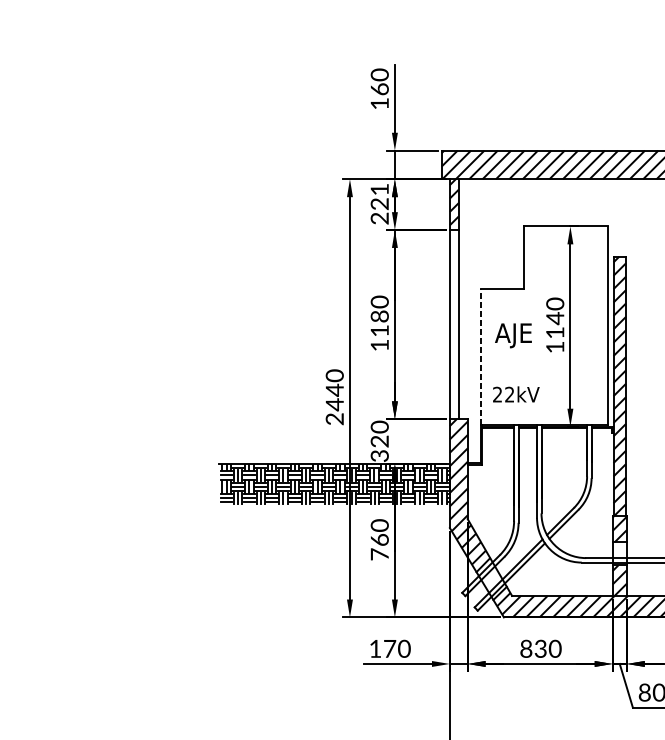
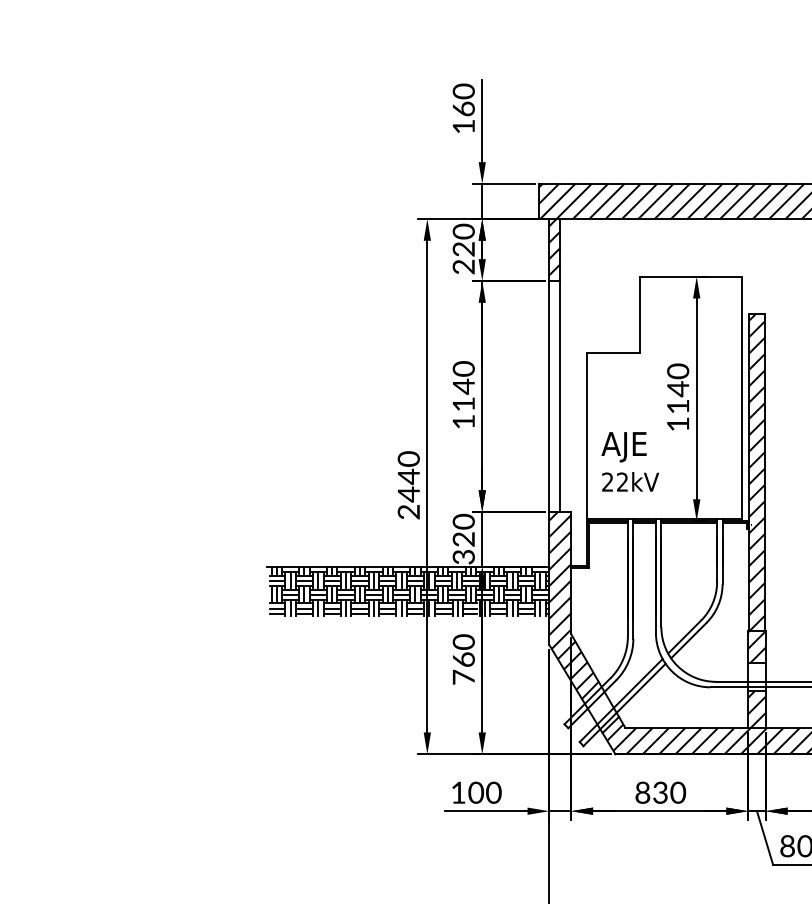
text: (379, 189) -> (463, 231), 221 -> 220
text: (379, 316) -> (463, 386), 1180 -> 1140
text: (512, 336) -> (623, 447), moved
line: (481, 357) -> (587, 436), dashed -> solid
line: (395, 441) -> (482, 539), added
text: (390, 648) -> (476, 792), 170 -> 100

